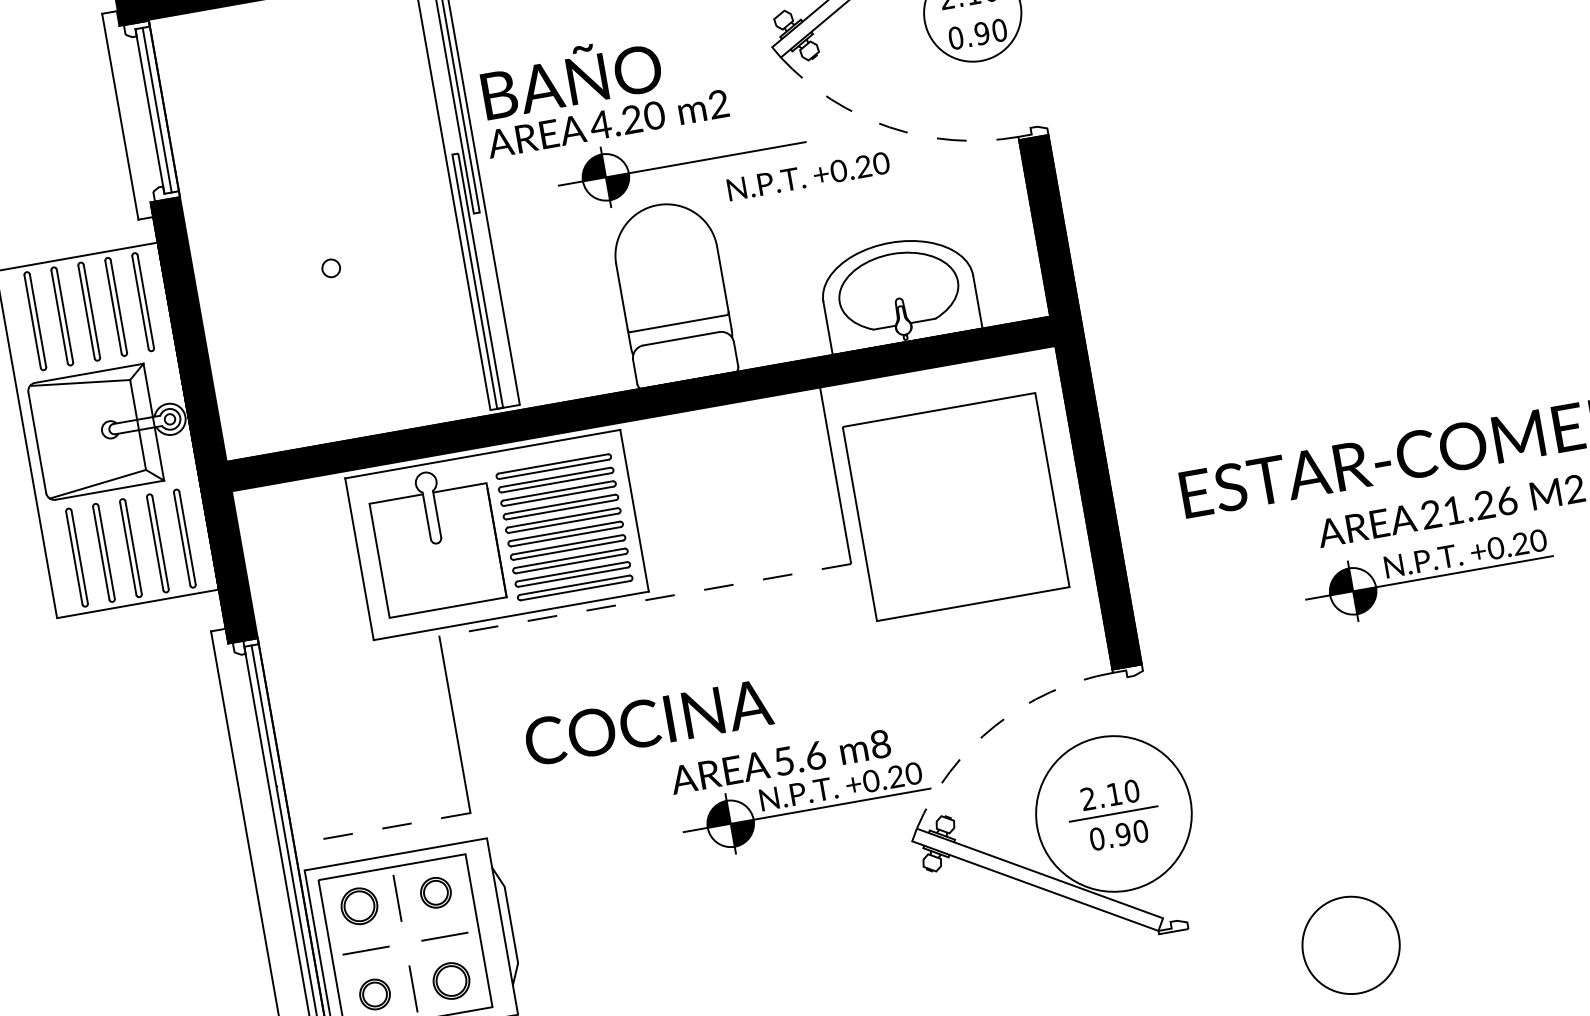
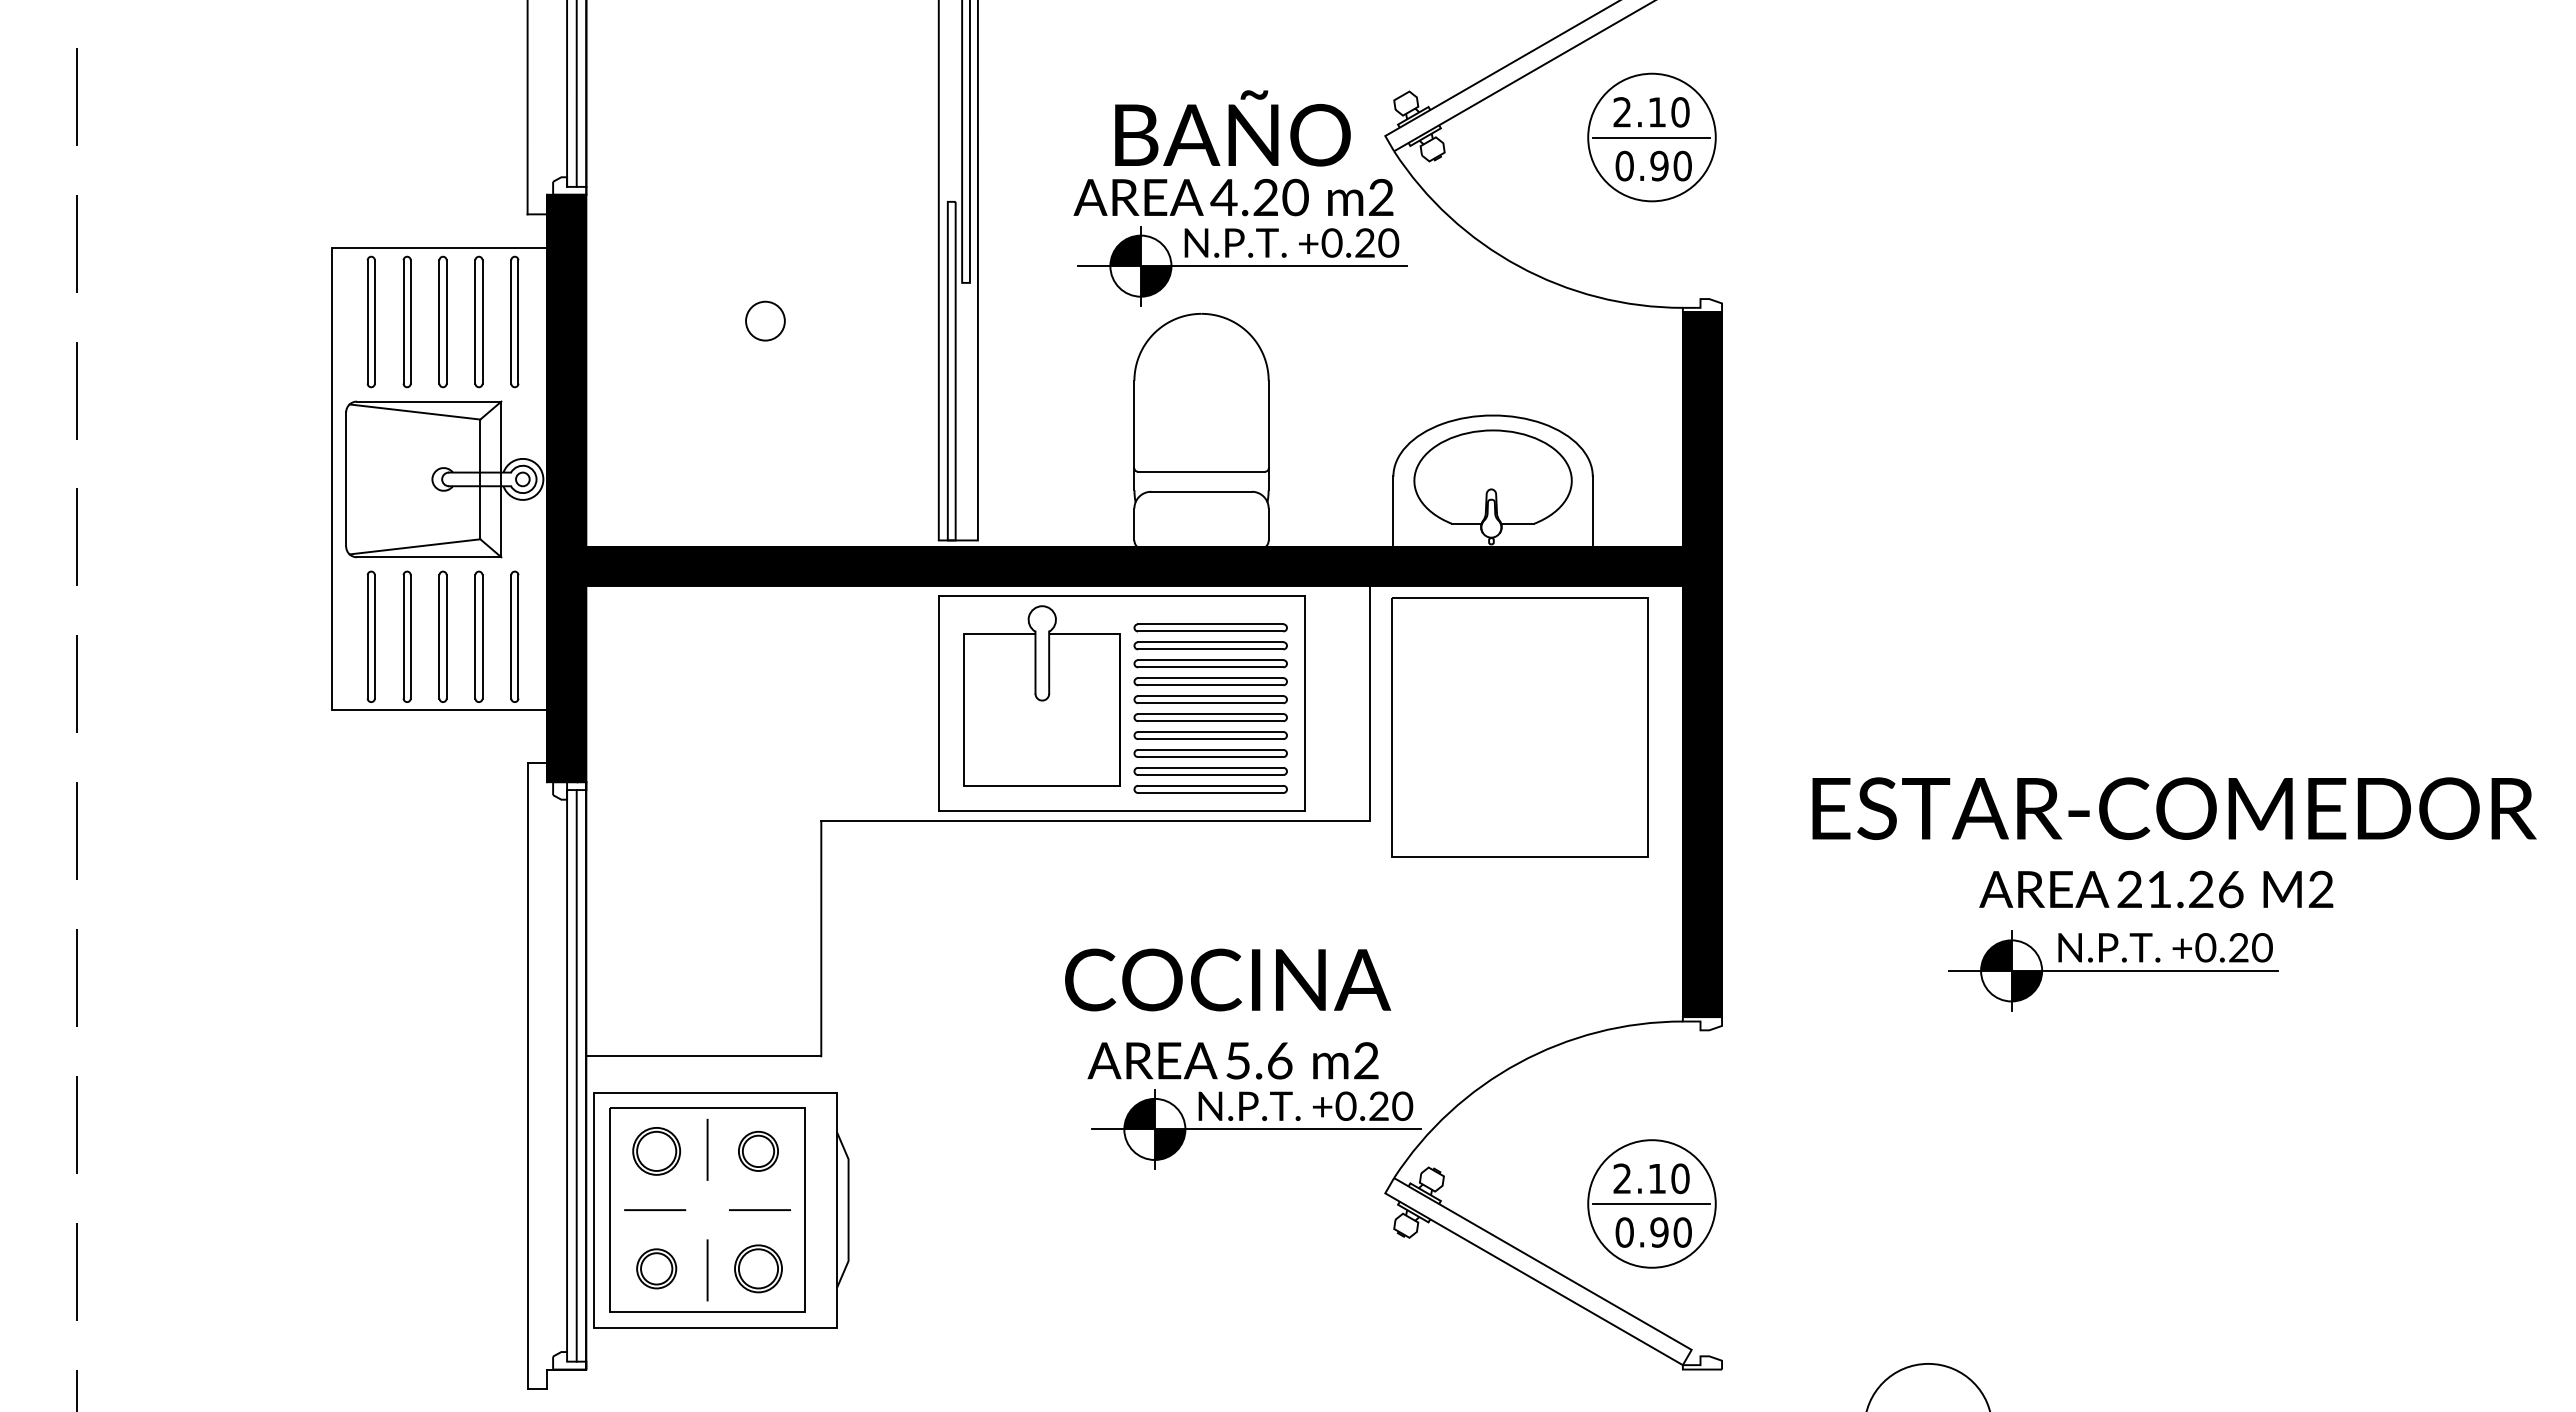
line: (972, 13) -> (1651, 137), added
text: (570, 76) -> (1232, 128), moved
text: (607, 123) -> (1233, 197), moved
arc: (889, 127) -> (1518, 266), dashed -> solid
text: (808, 175) -> (1291, 242), moved
circle: (331, 267) -> (765, 320), size x1.67
part: (955, 506) -> (1519, 727), moved
part: (496, 535) -> (1121, 703), moved
line: (644, 600) -> (1094, 821), dashed -> solid
text: (649, 722) -> (1228, 979), moved
arc: (995, 726) -> (1518, 1063), dashed -> solid
text: (880, 744) -> (1366, 1061), m8 -> m2
circle: (1113, 813) -> (1651, 1203), size x0.62
line: (382, 828) -> (703, 1056), dashed -> solid

